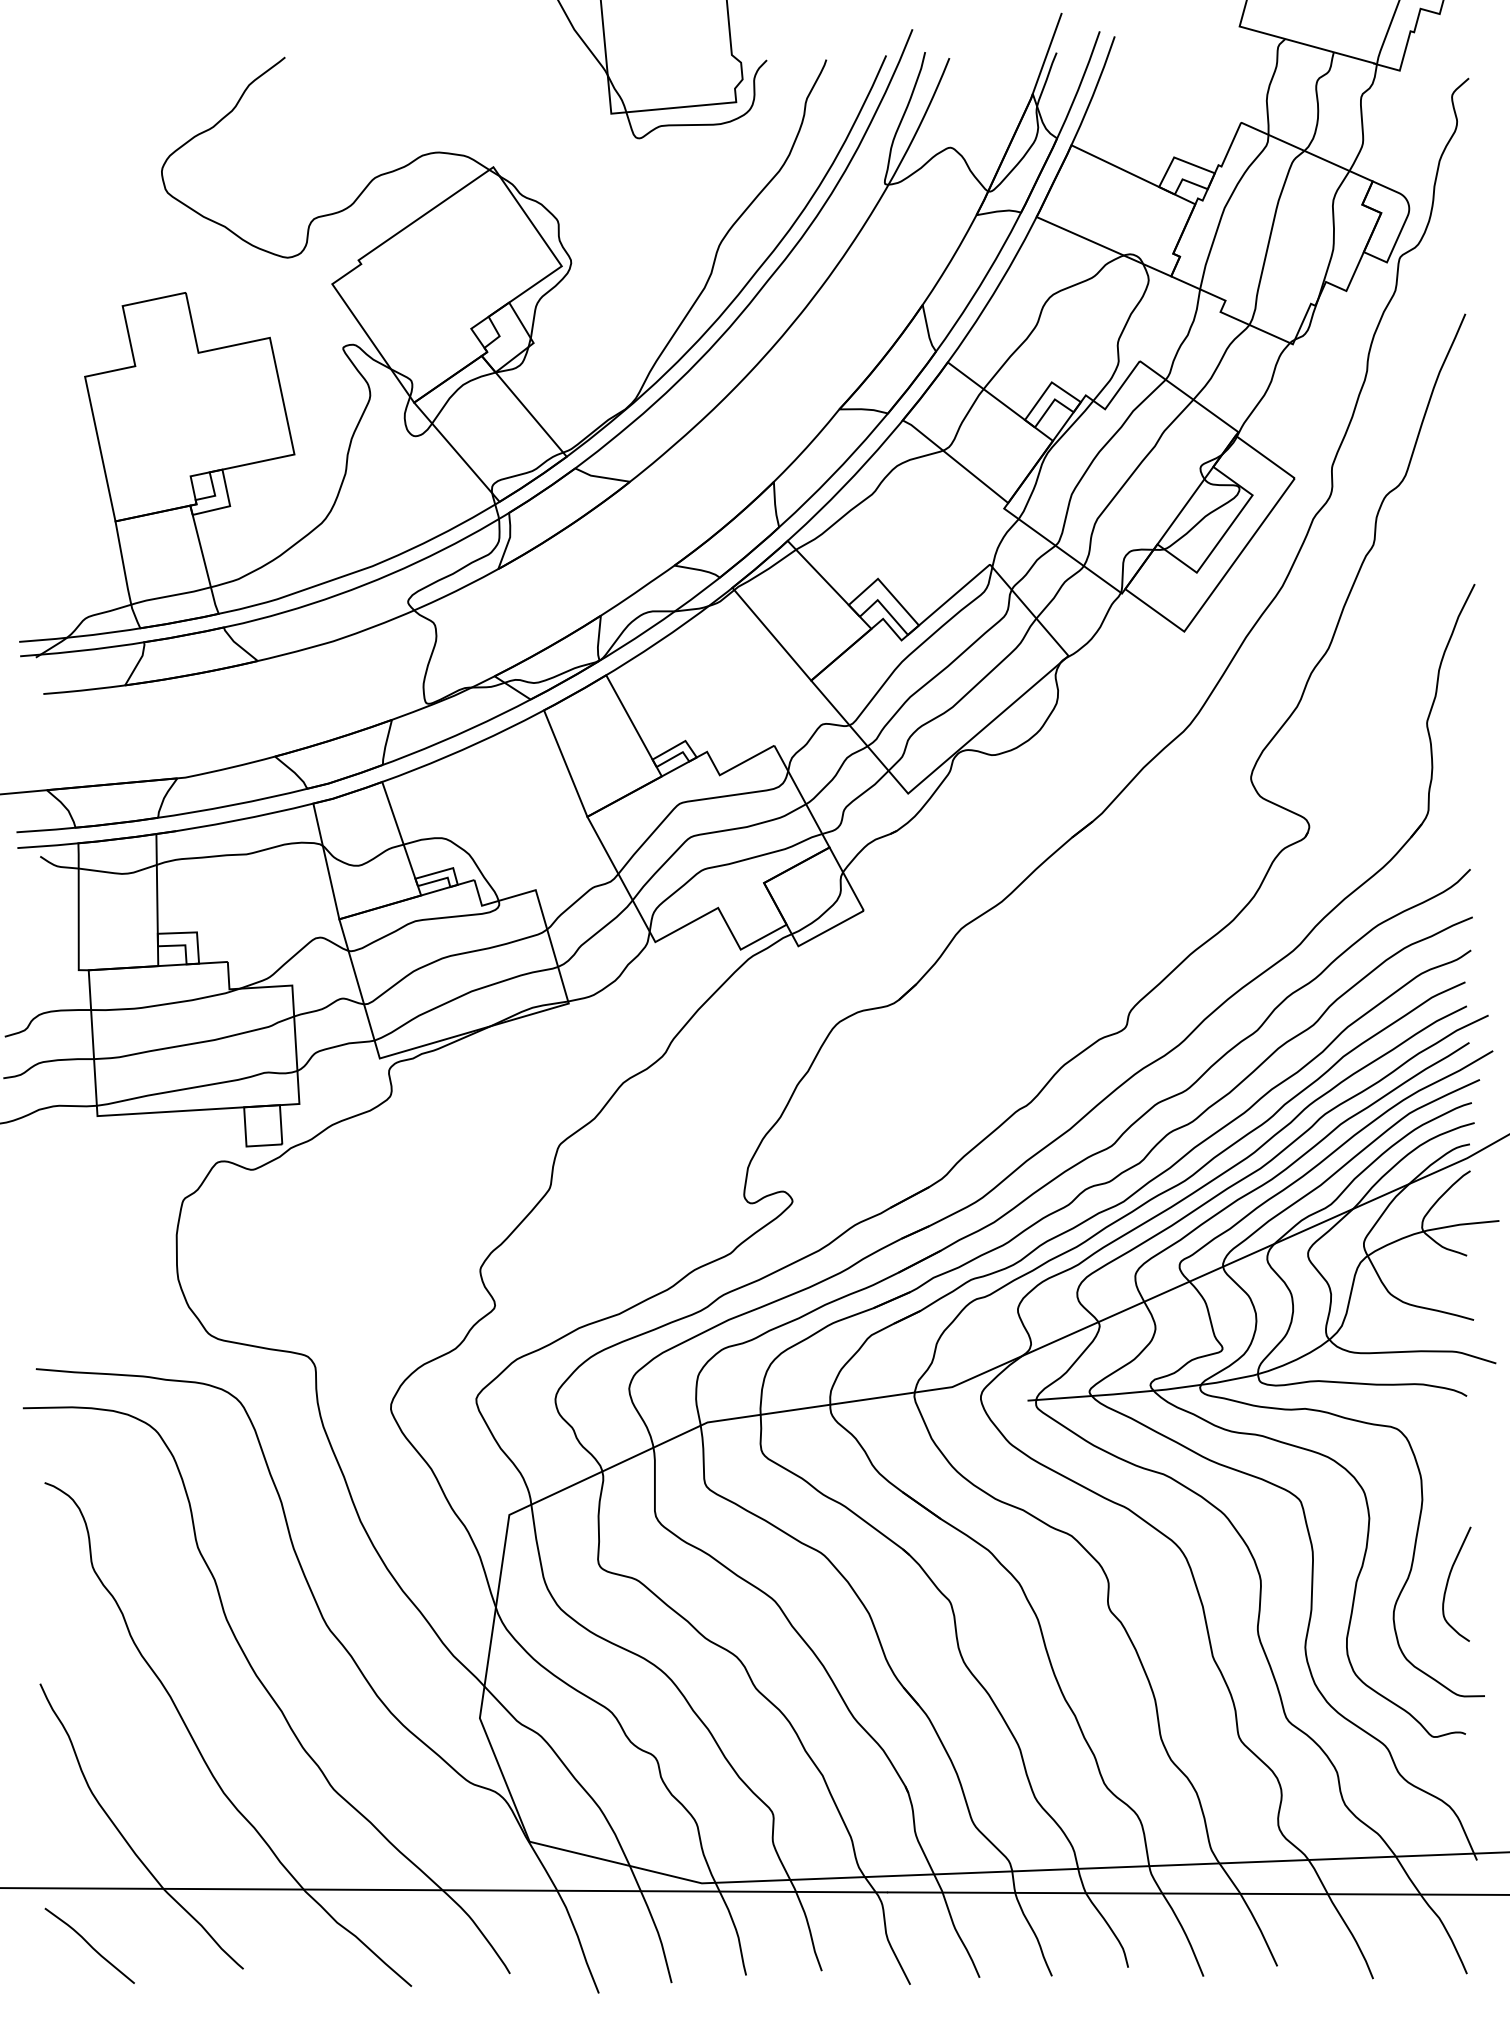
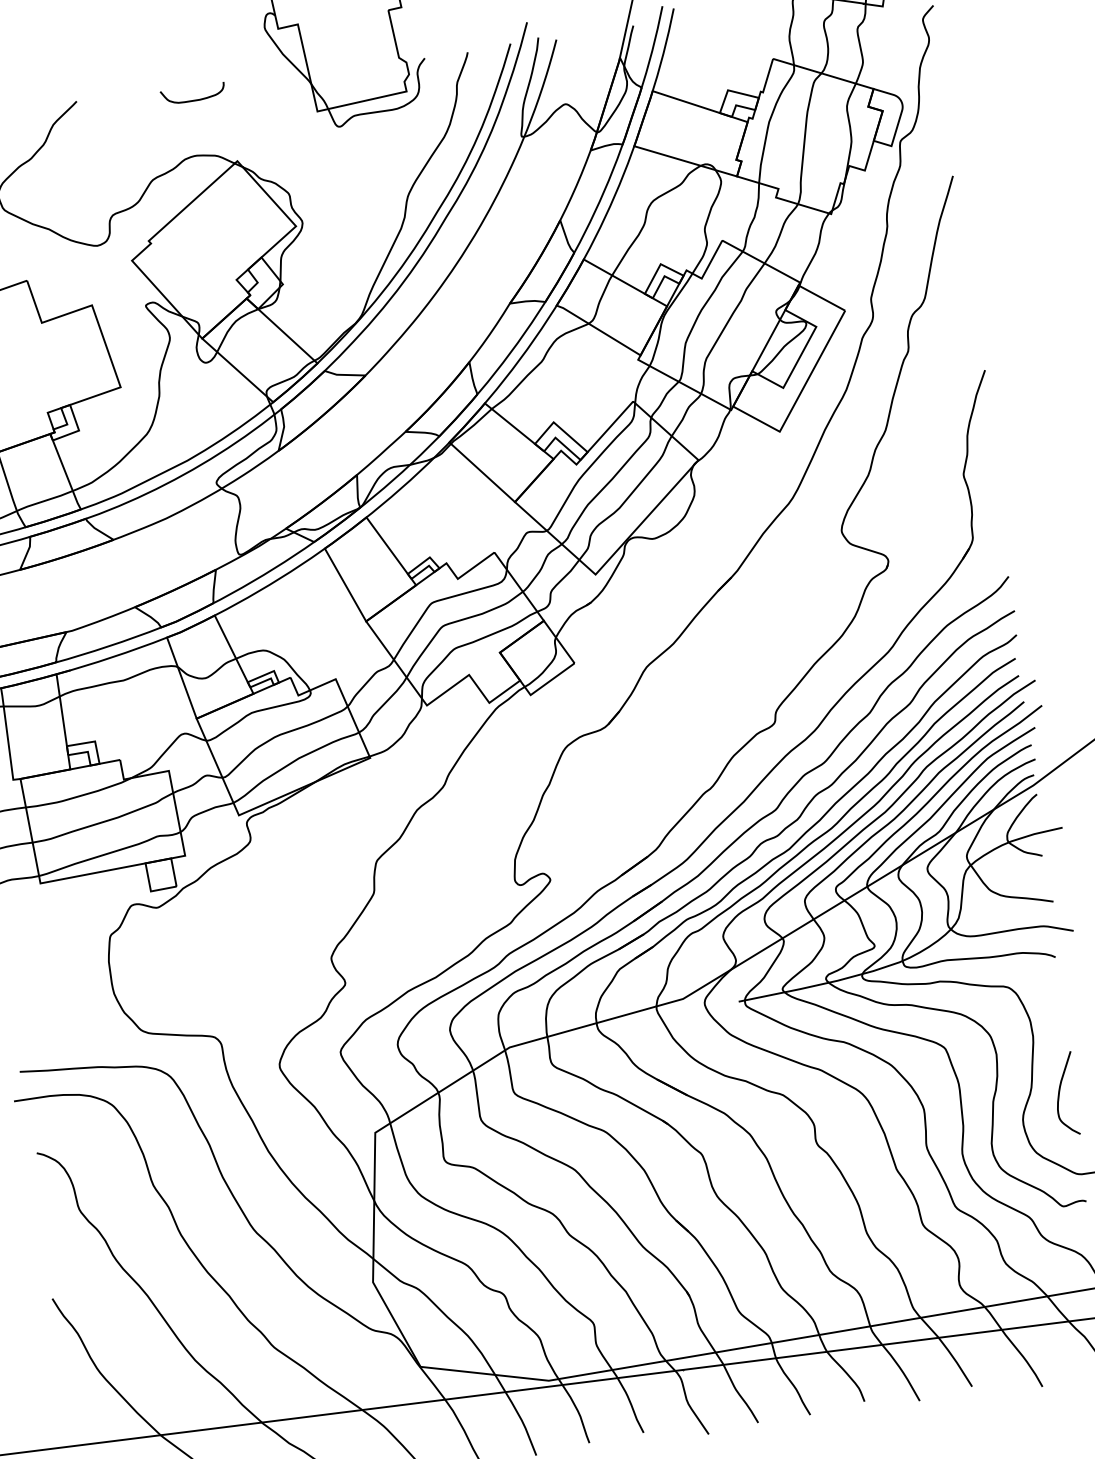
curve: (444, 76) -> (193, 100), added

